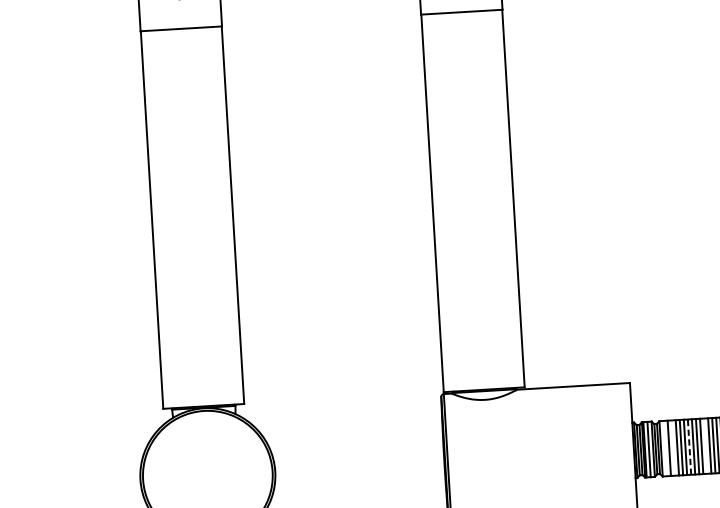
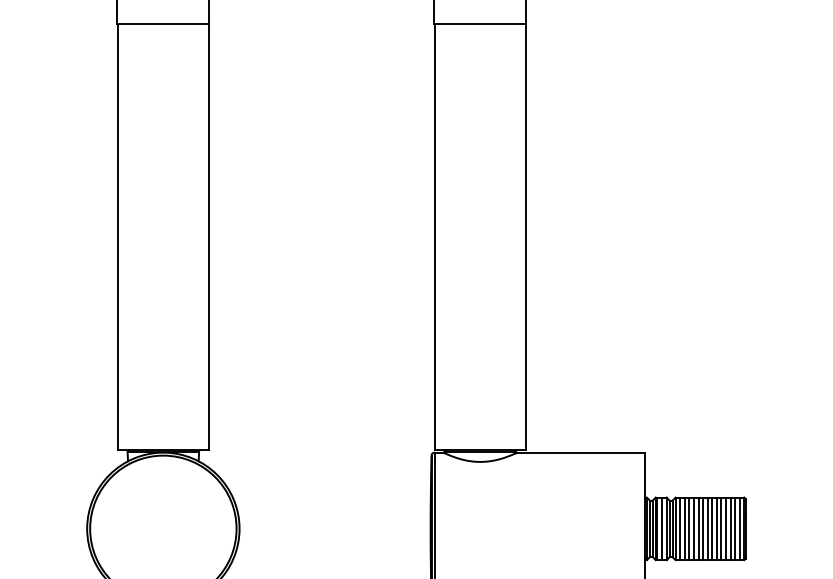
line: (706, 445) -> (726, 528), added
line: (689, 446) -> (707, 528), dashed -> solid
line: (673, 447) -> (689, 528), added
line: (665, 448) -> (680, 528), added

